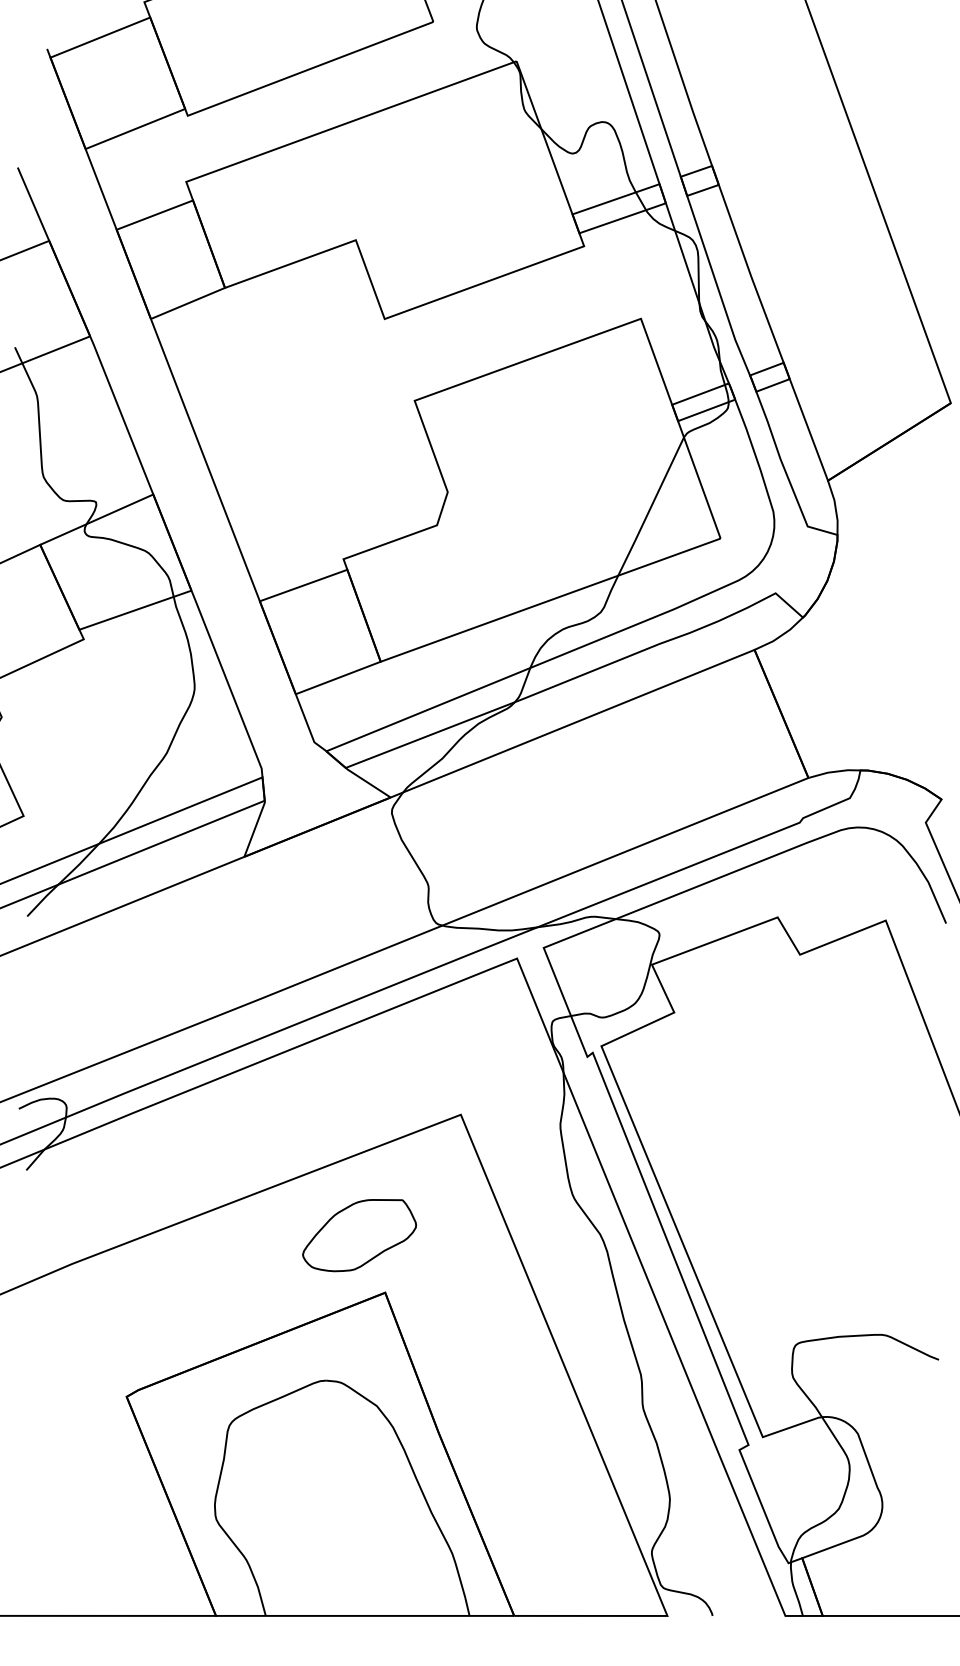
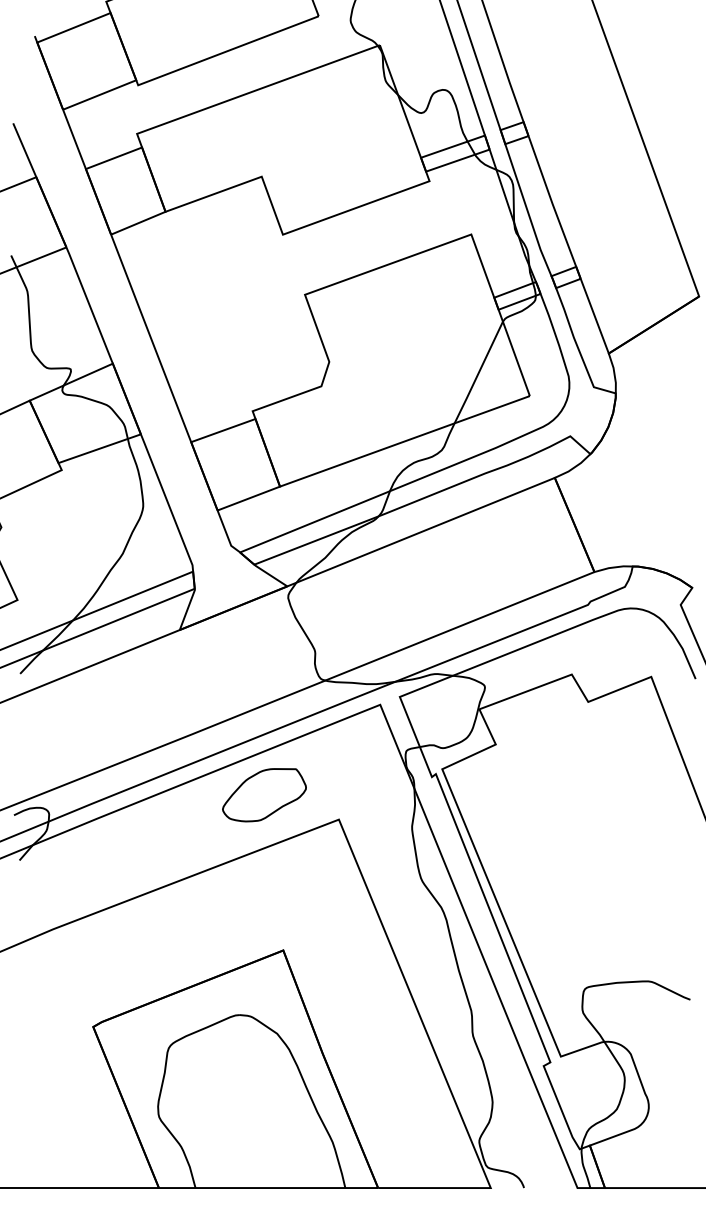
part: (359, 1235) -> (264, 795), moved

